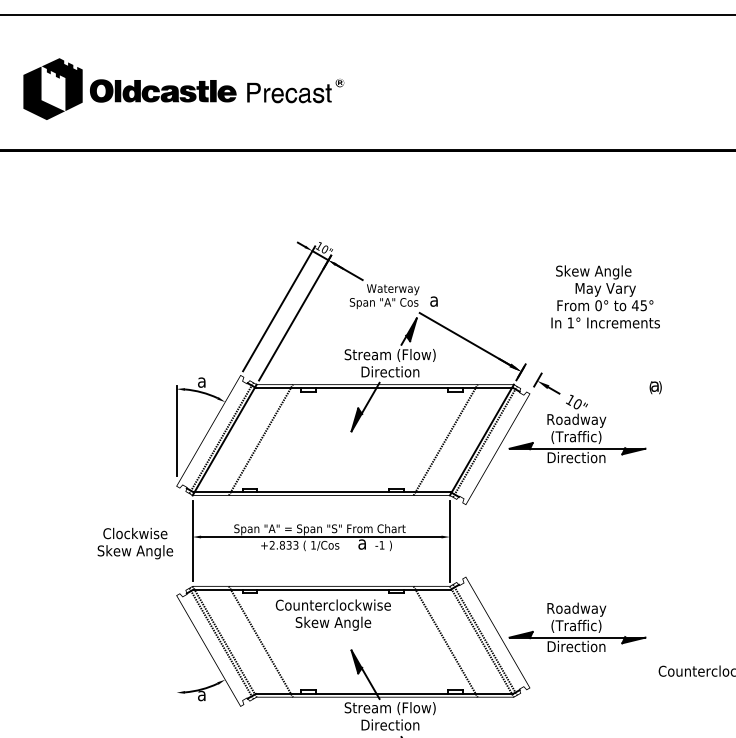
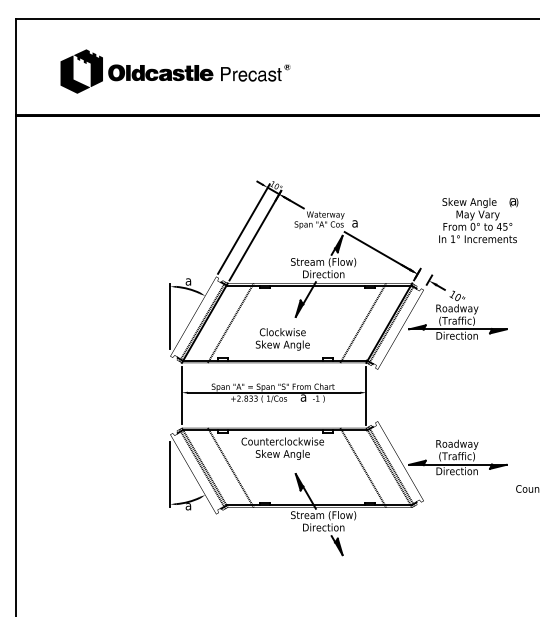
text: (655, 387) -> (513, 202), moved
text: (134, 543) -> (282, 339), moved
line: (176, 651) -> (170, 474), added

